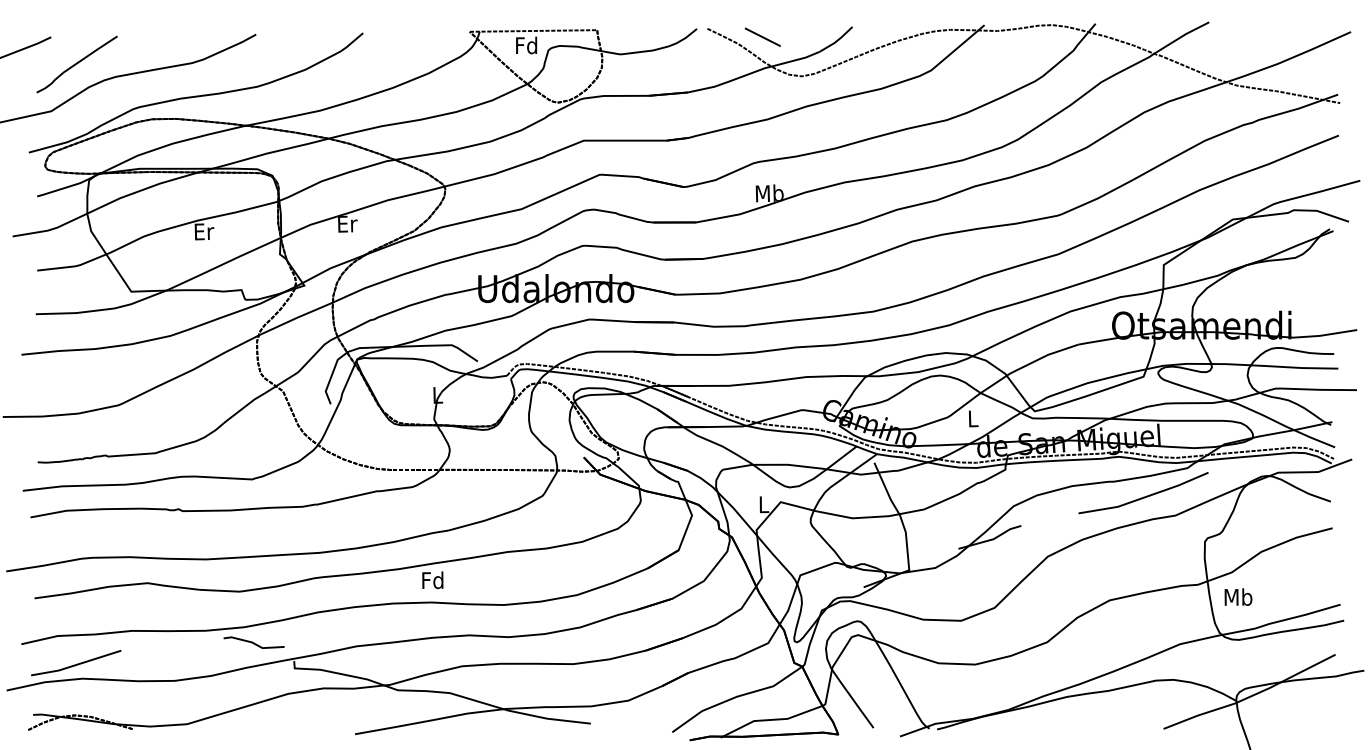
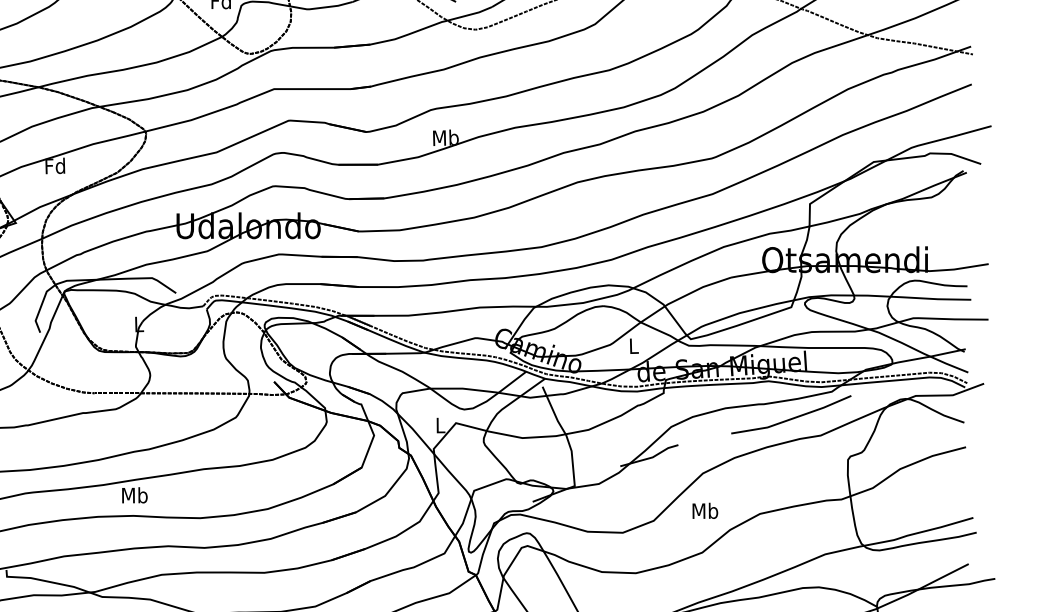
text: (346, 223) -> (54, 165), Er -> Fd
text: (432, 580) -> (134, 495), Fd -> Mb
text: (1238, 596) -> (705, 510), moved

